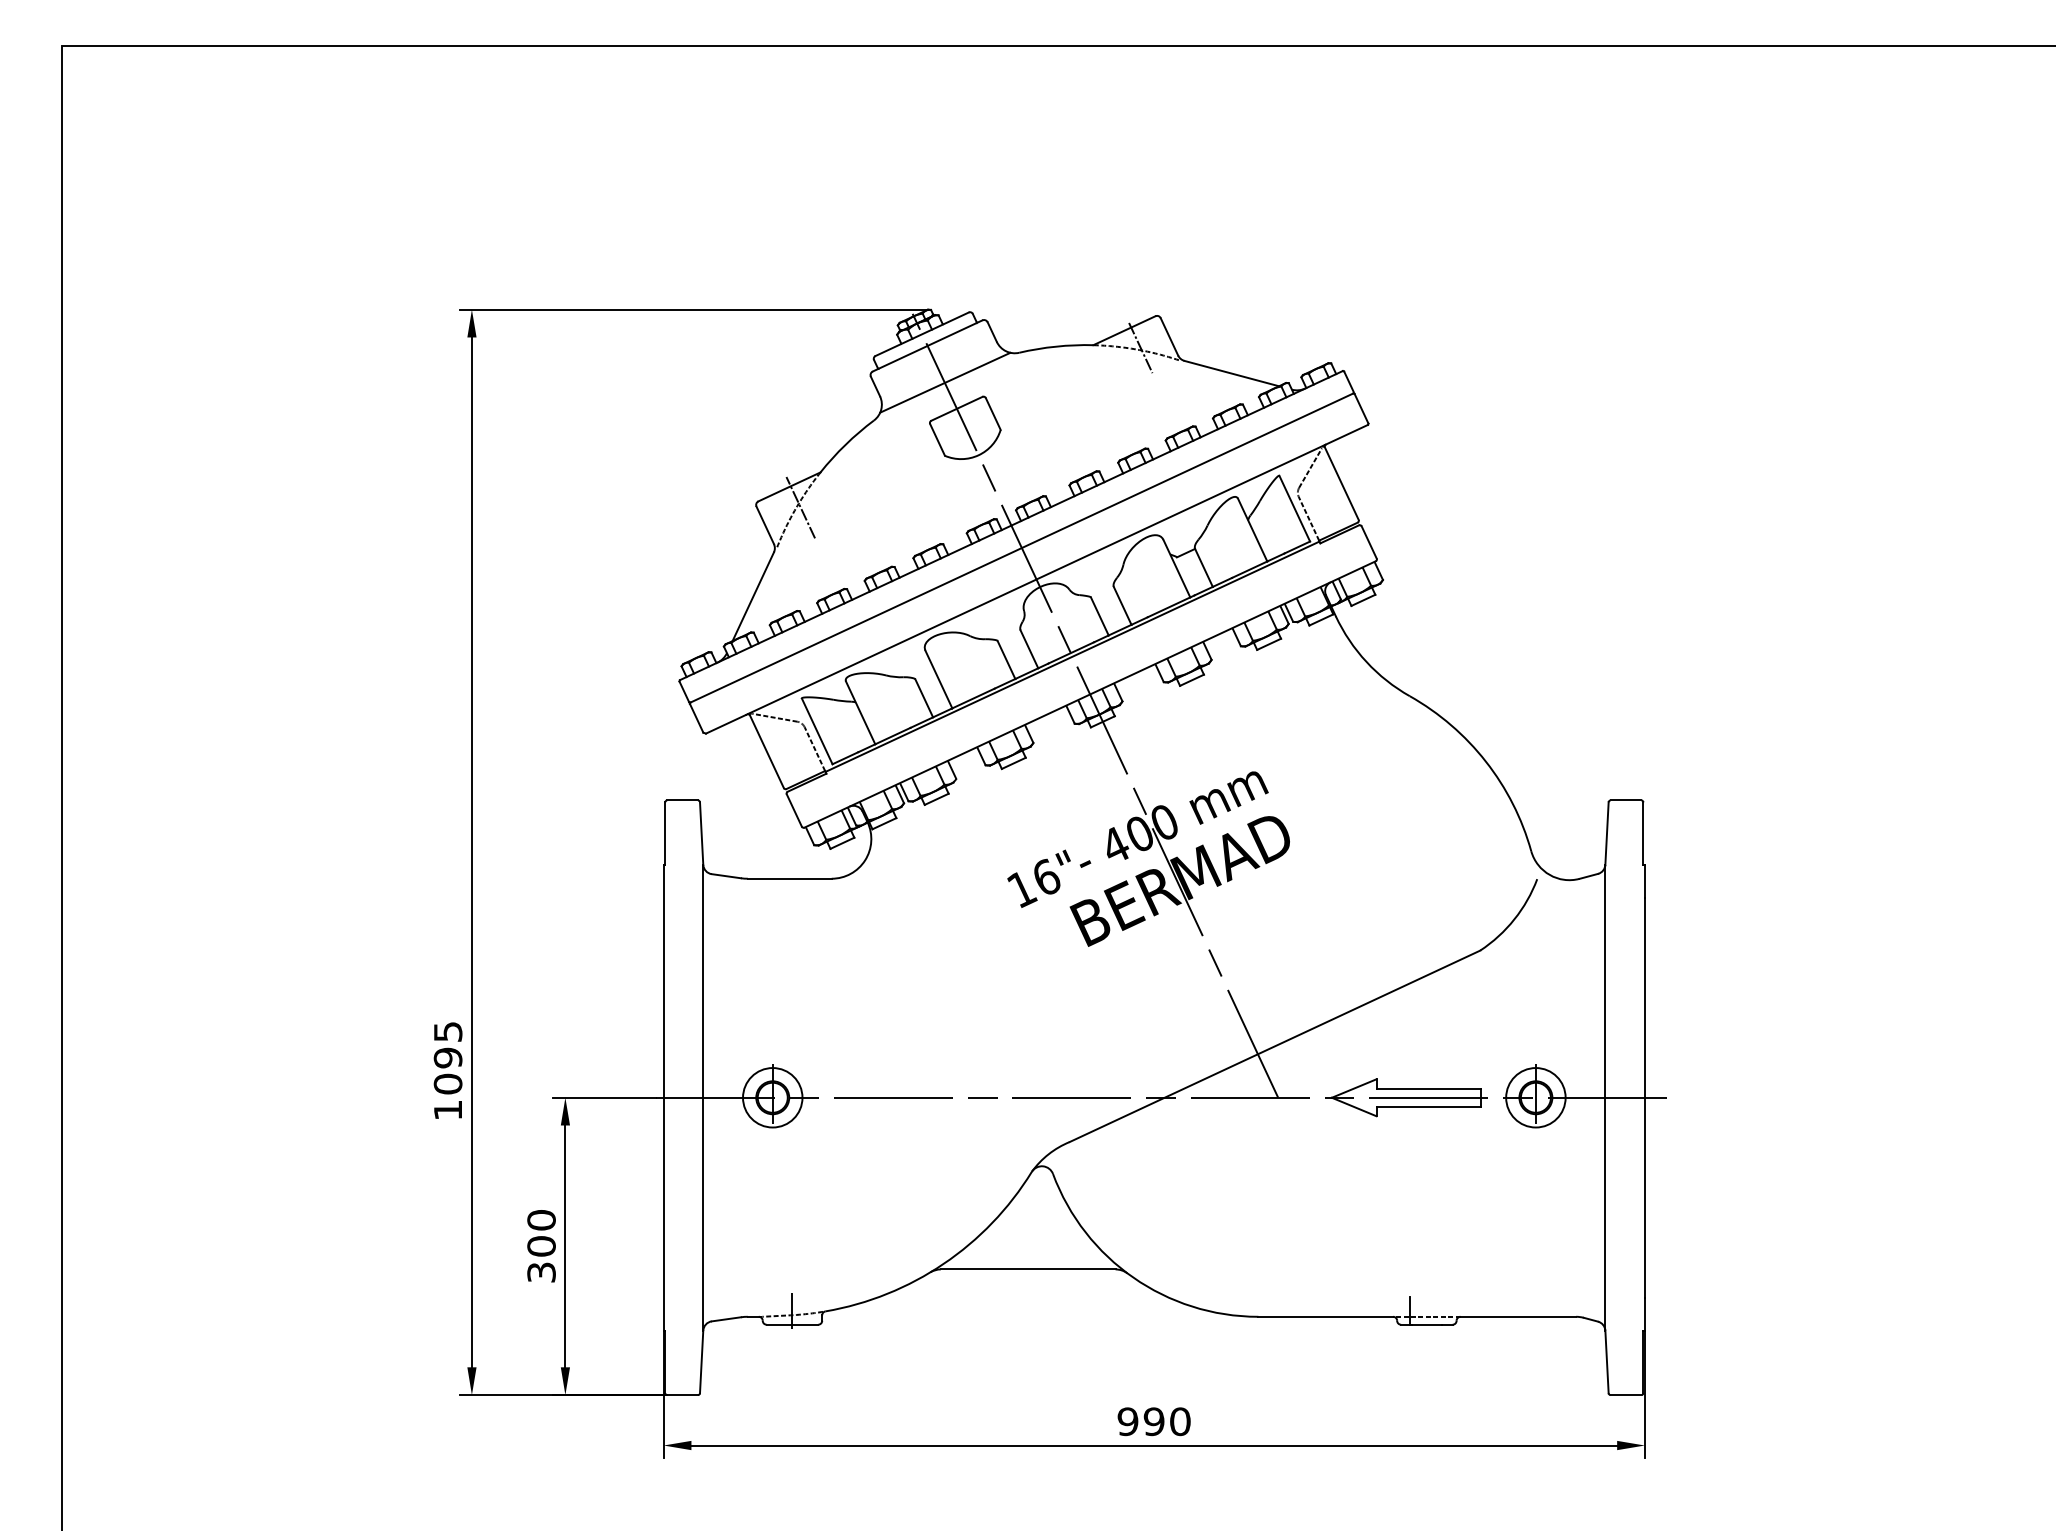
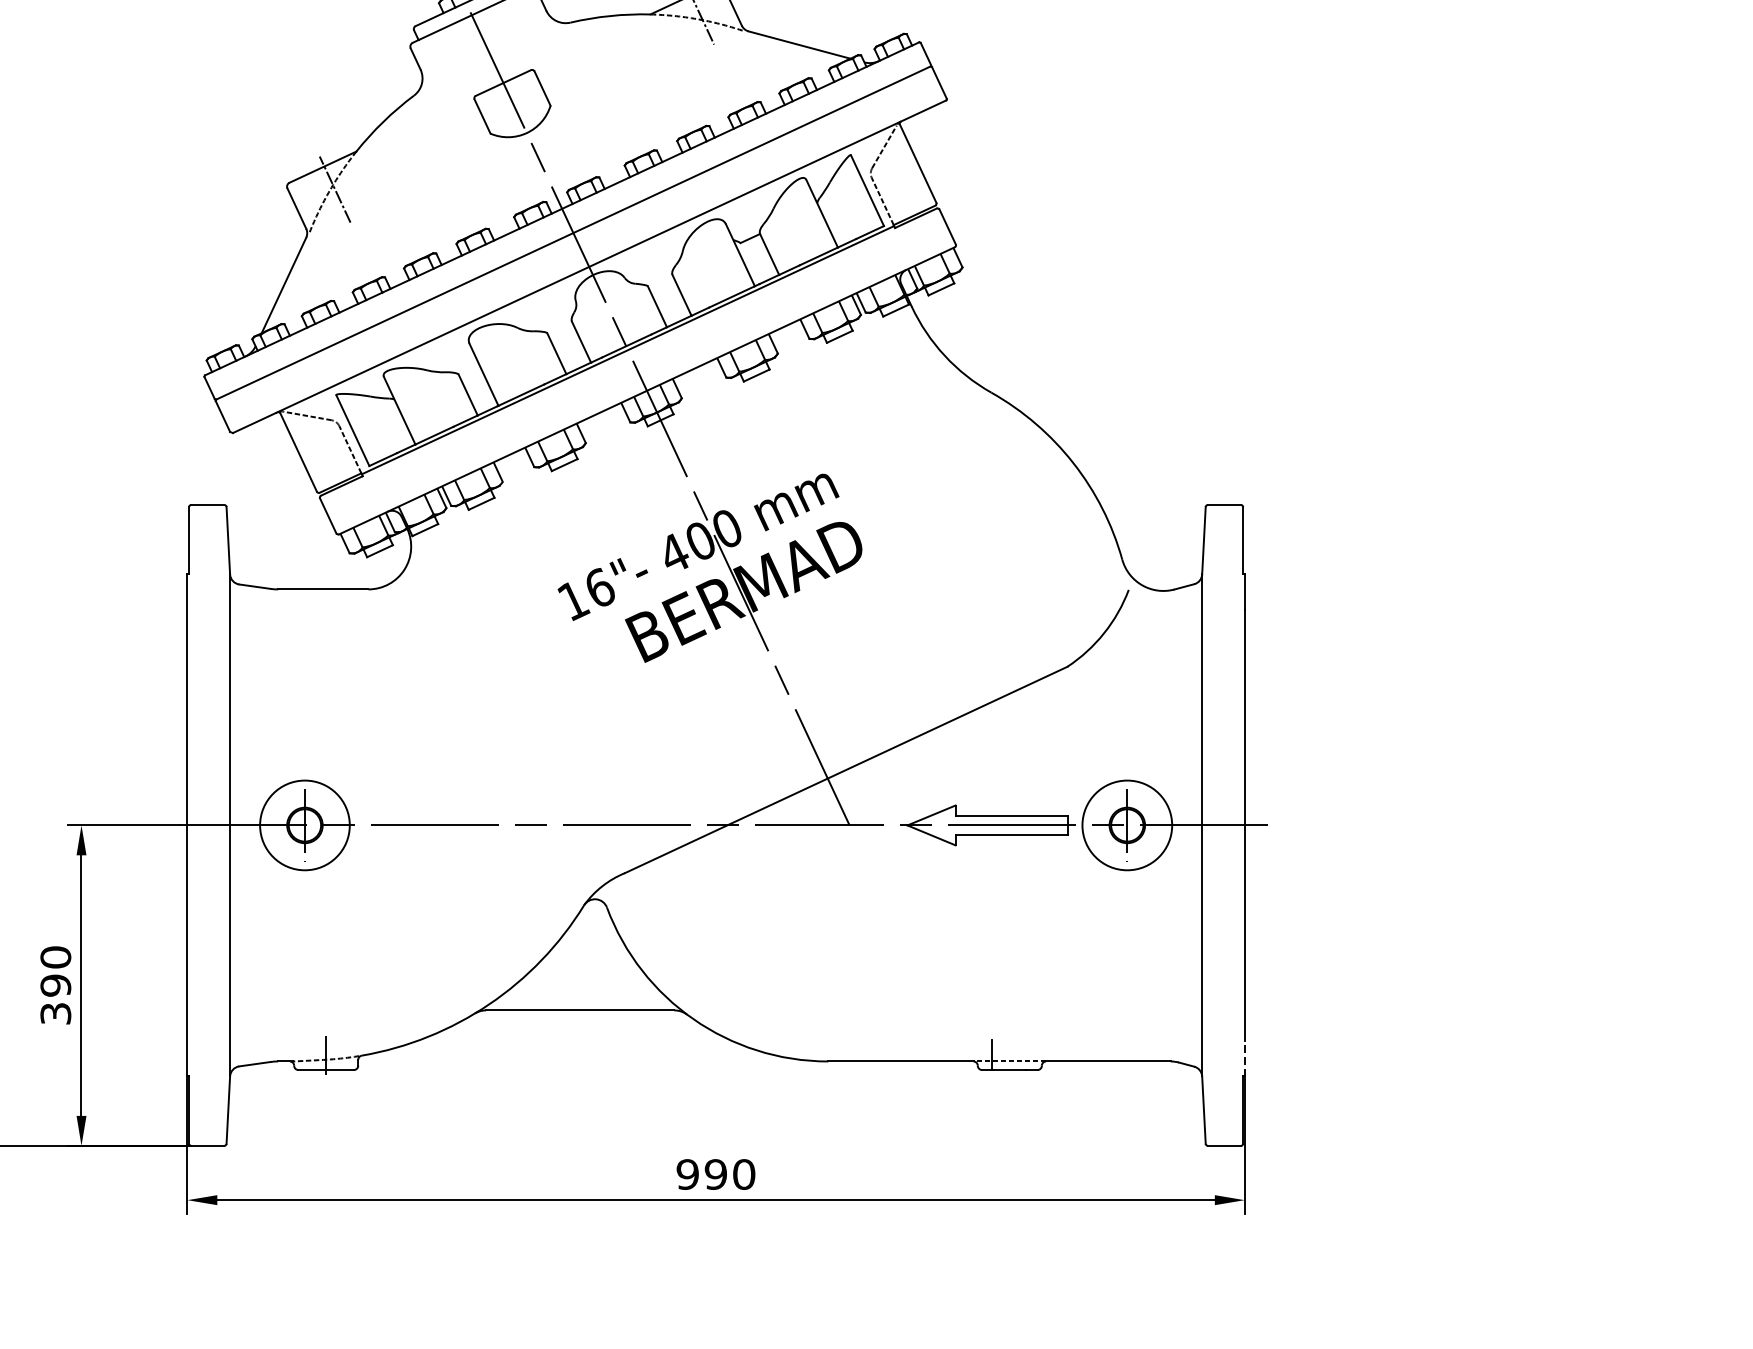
line: (945, 382) -> (491, 54), removed
circle: (772, 1097) -> (304, 825), size x1.4
circle: (1535, 1097) -> (1126, 825), size x1.4
text: (541, 1246) -> (55, 985), 300 -> 390
line: (1644, 1313) -> (1244, 1057), solid -> dashed

